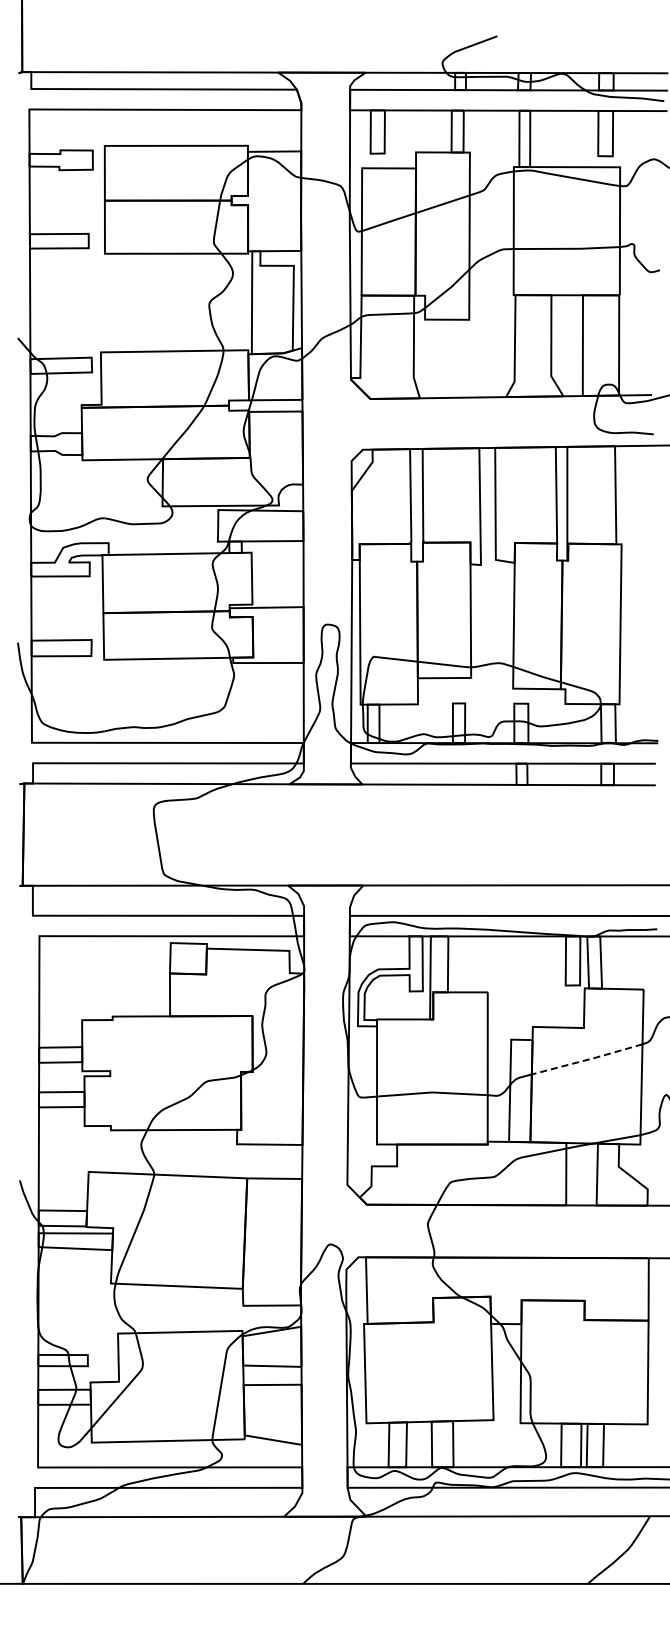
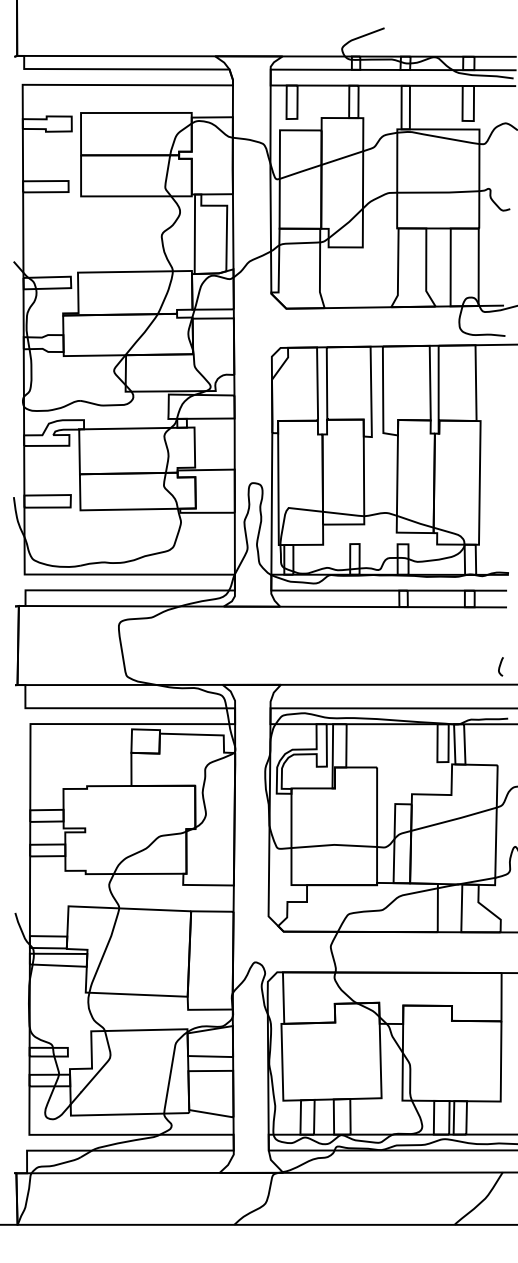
curve: (647, 861) -> (500, 666), added
line: (587, 1059) -> (454, 819), dashed -> solid

